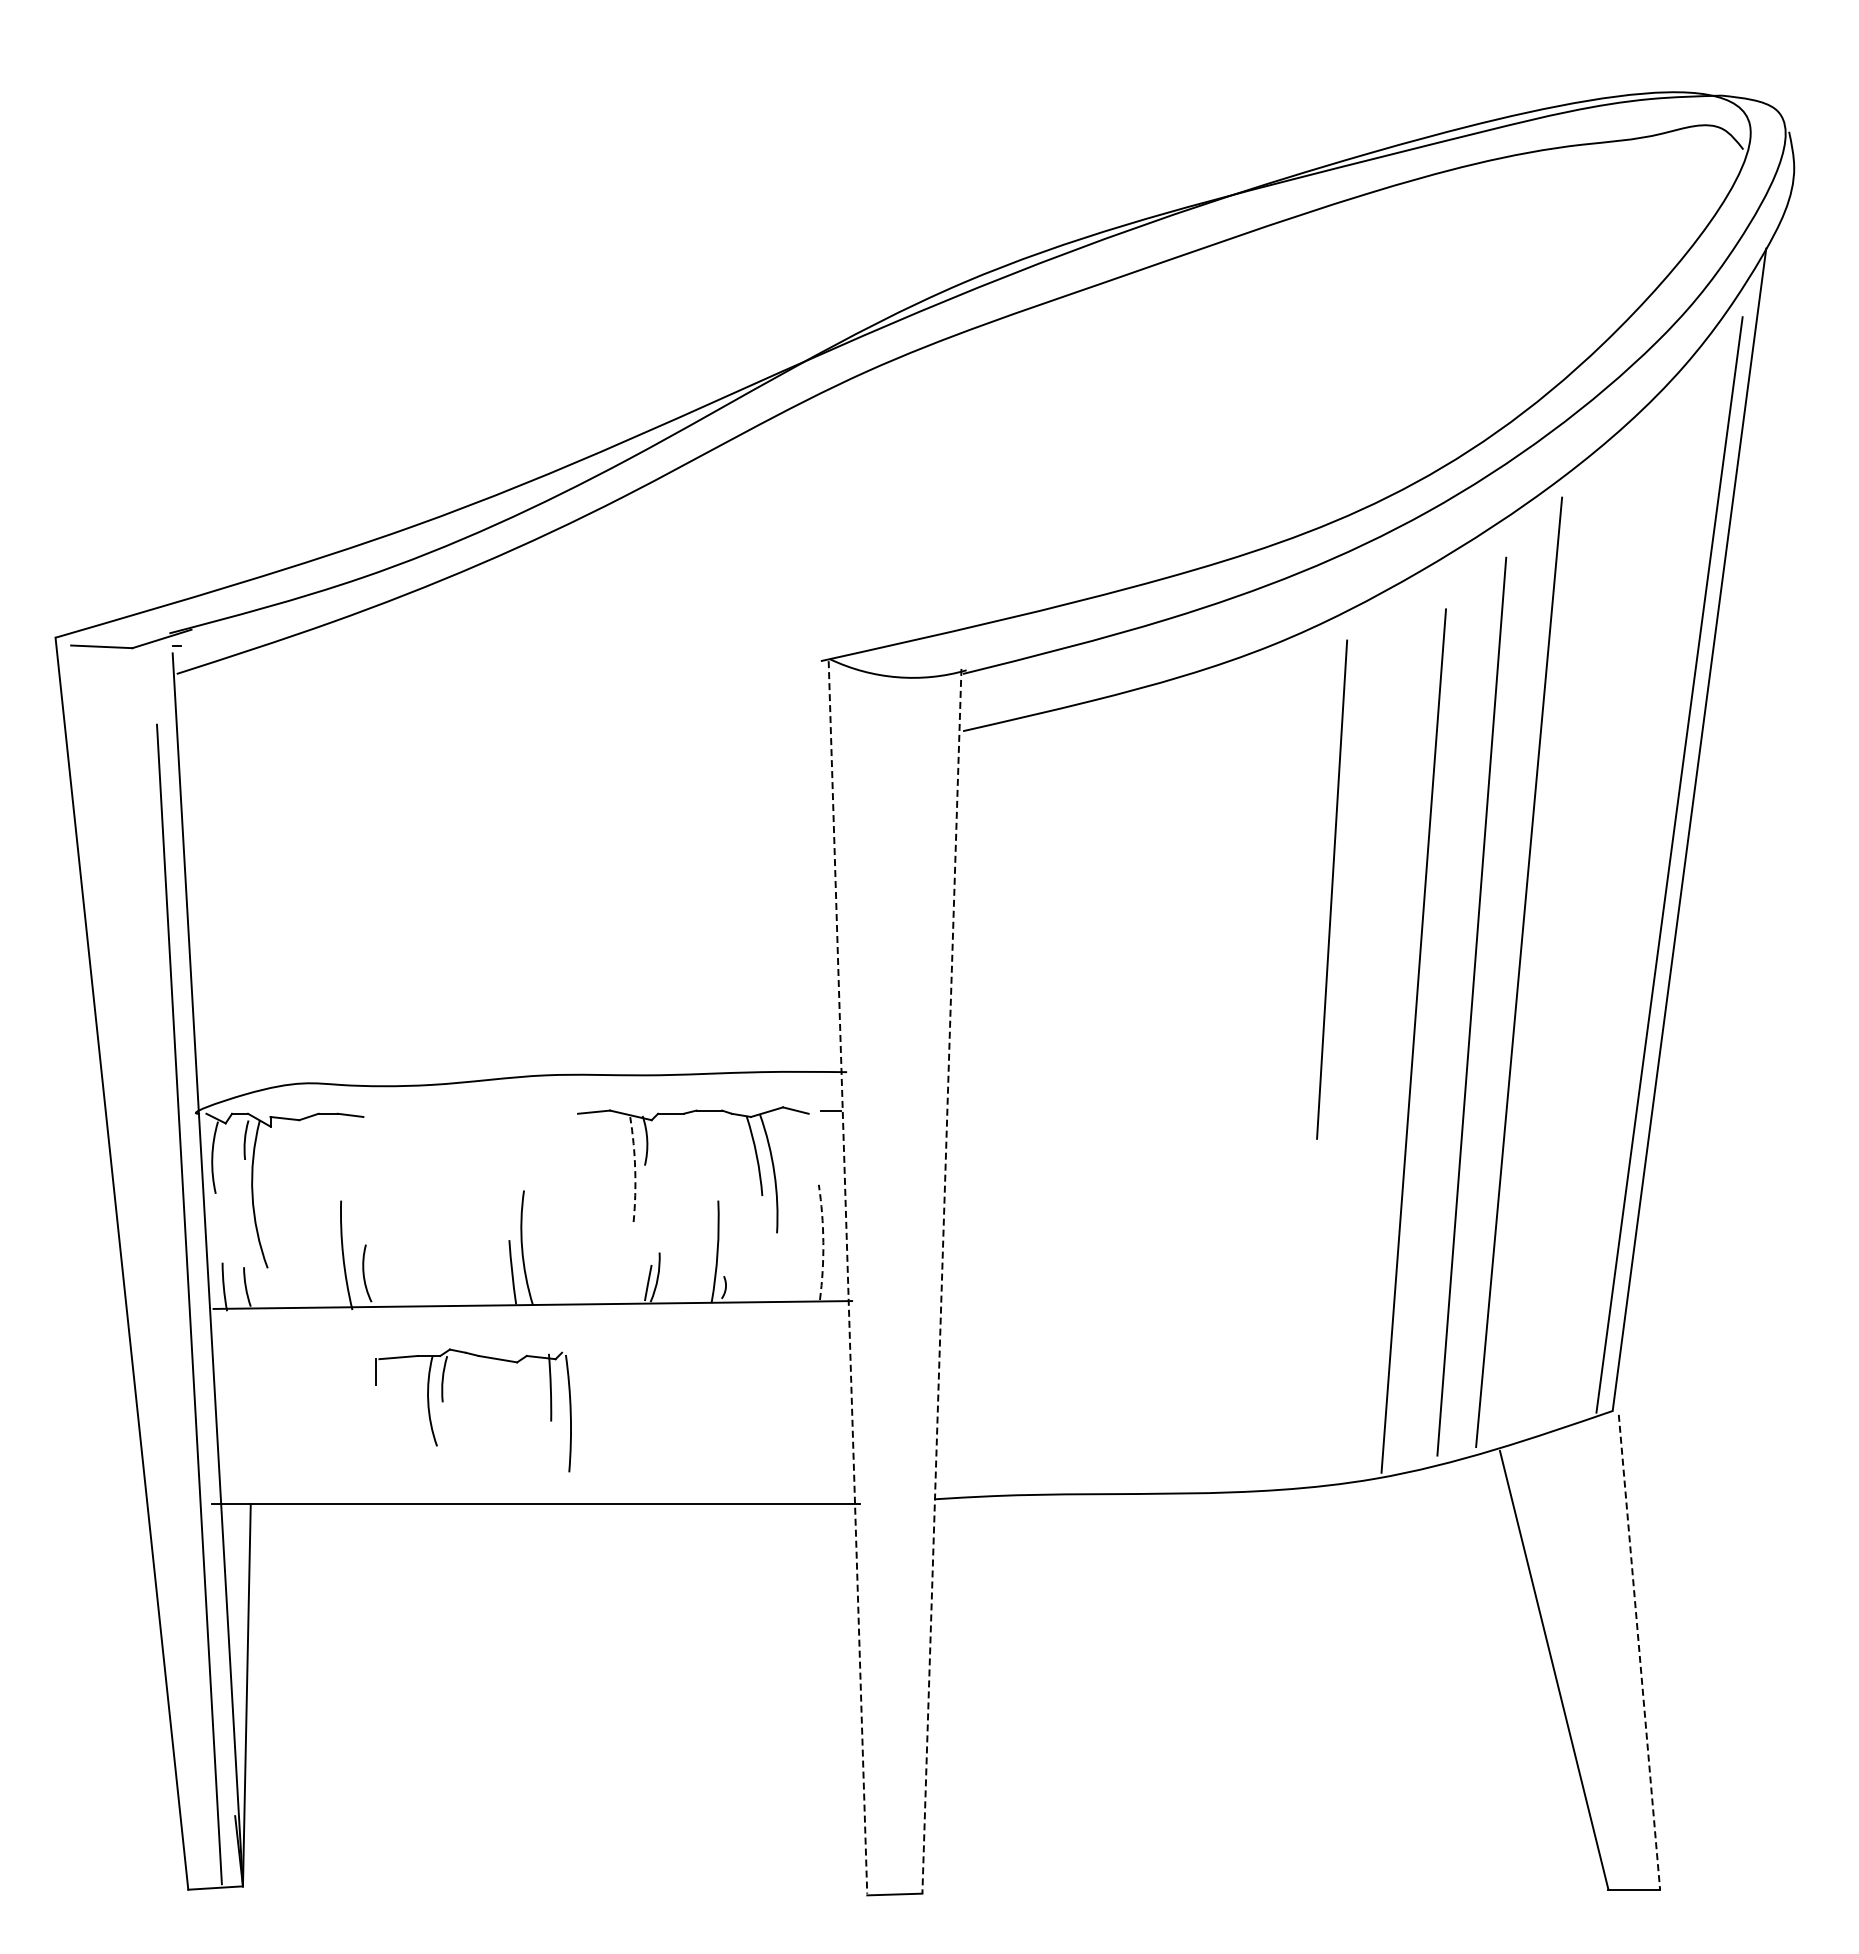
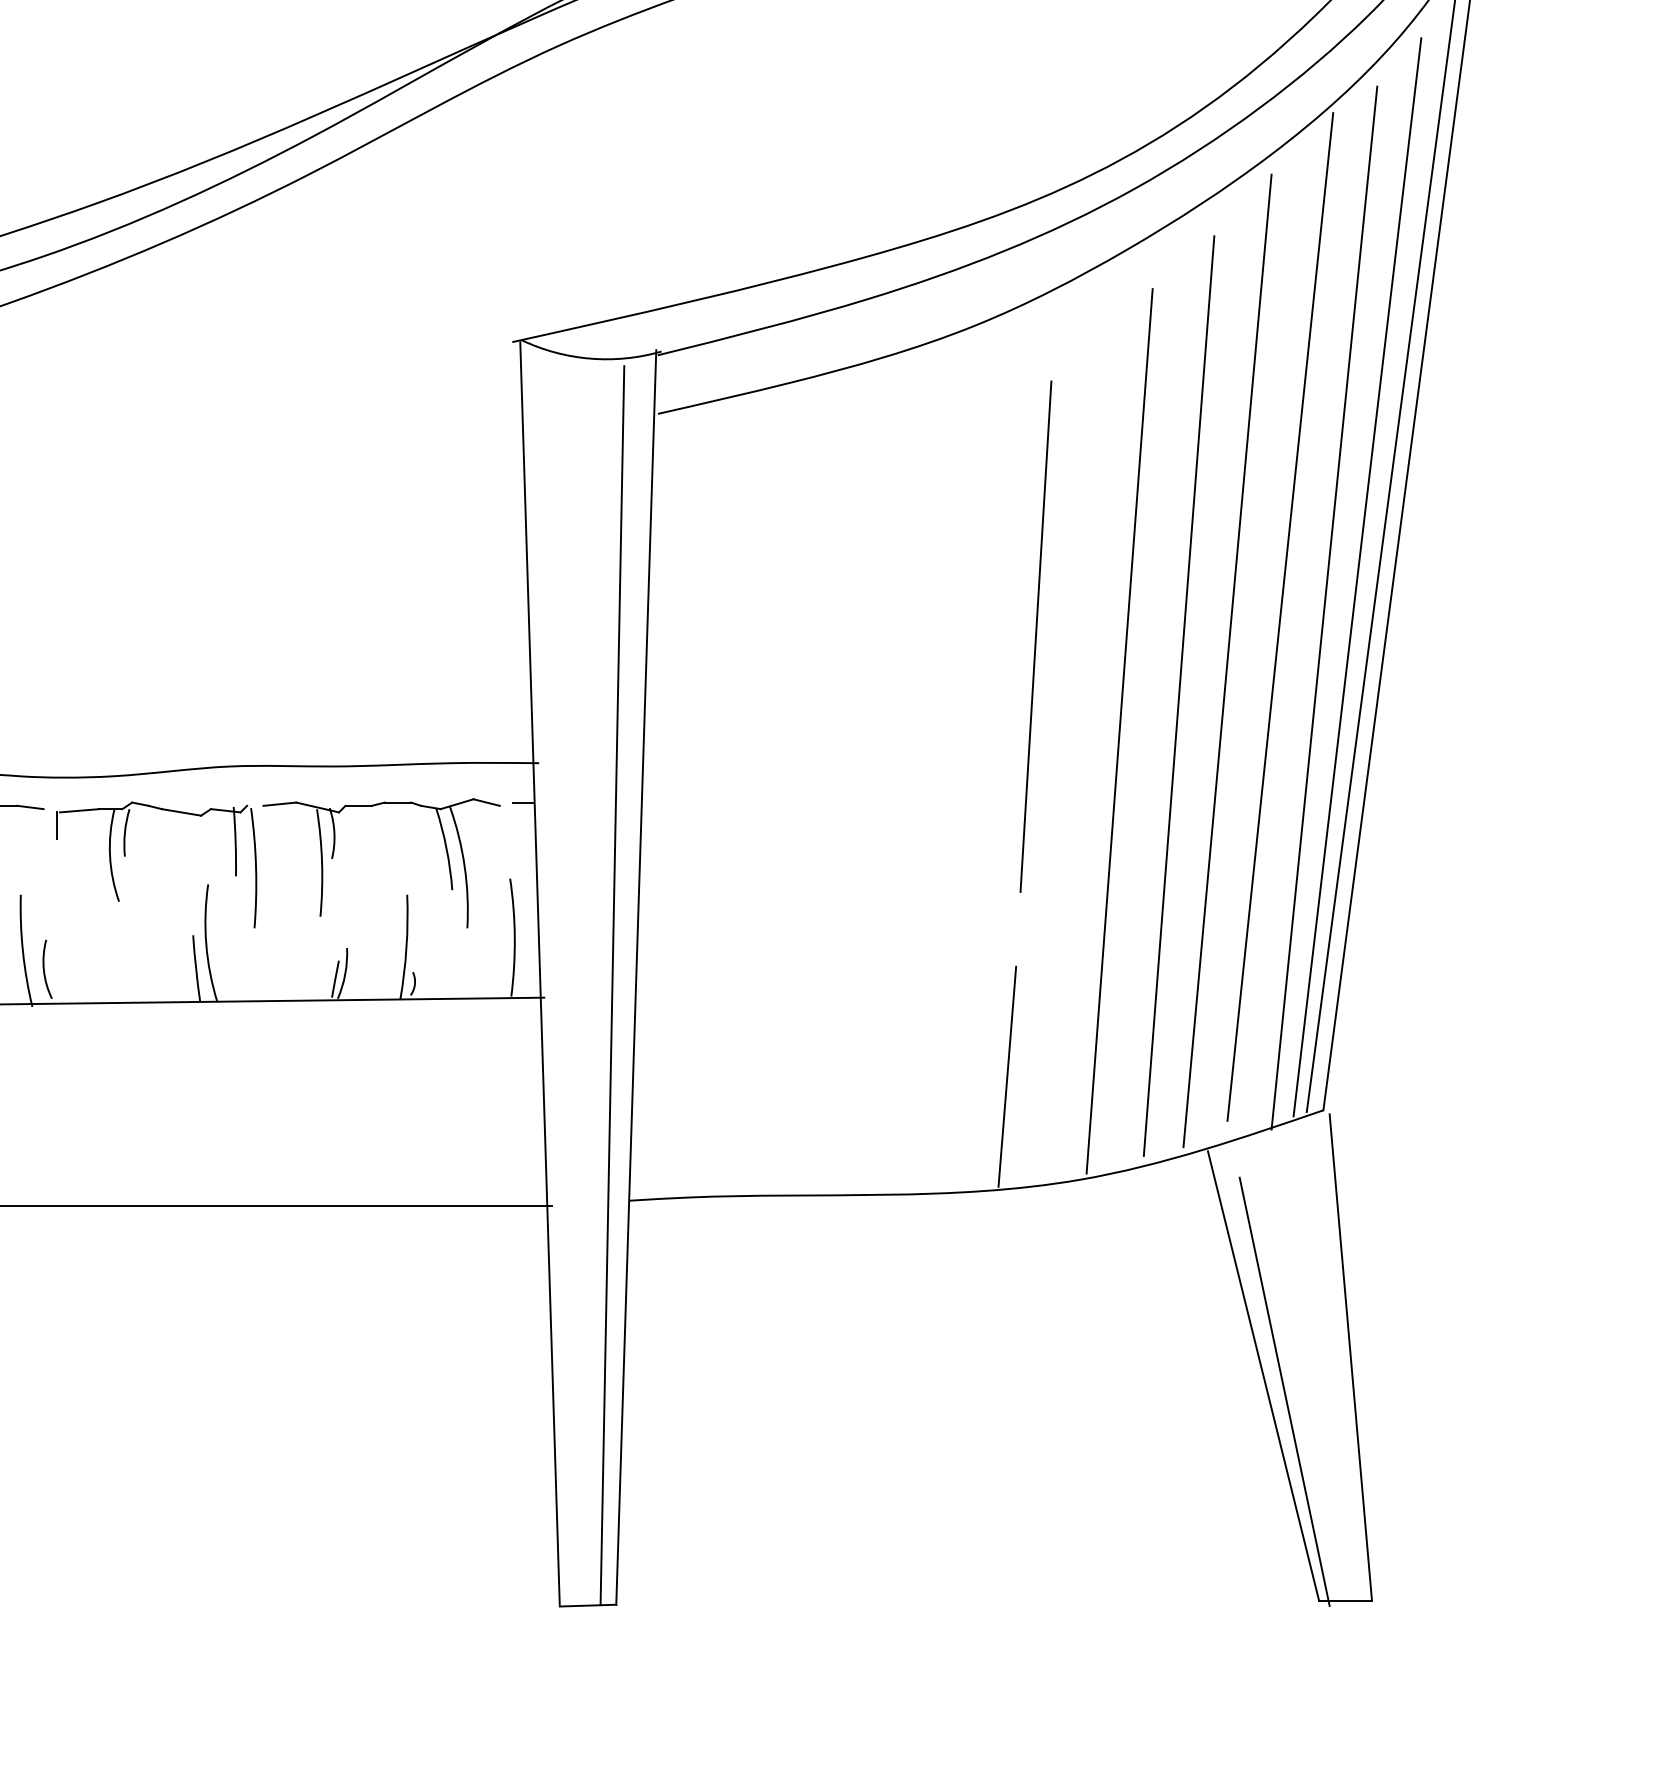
line: (1332, 889) -> (1036, 636), moved
line: (1645, 890) -> (1357, 577), added
line: (1613, 920) -> (1324, 607), added
line: (1570, 929) -> (1280, 617), added
arc: (635, 1169) -> (322, 862), dashed -> solid
arc: (823, 1242) -> (514, 937), dashed -> solid
line: (847, 1277) -> (539, 973), dashed -> solid
line: (941, 1281) -> (635, 977), dashed -> solid
line: (918, 1288) -> (612, 984), added
line: (1303, 1377) -> (1006, 1075), added
part: (443, 1402) -> (125, 856), moved
line: (1639, 1652) -> (1350, 1357), dashed -> solid
line: (1574, 1685) -> (1284, 1391), added

